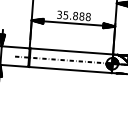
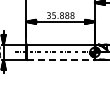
line: (70, 70) -> (61, 60), solid -> dashed

